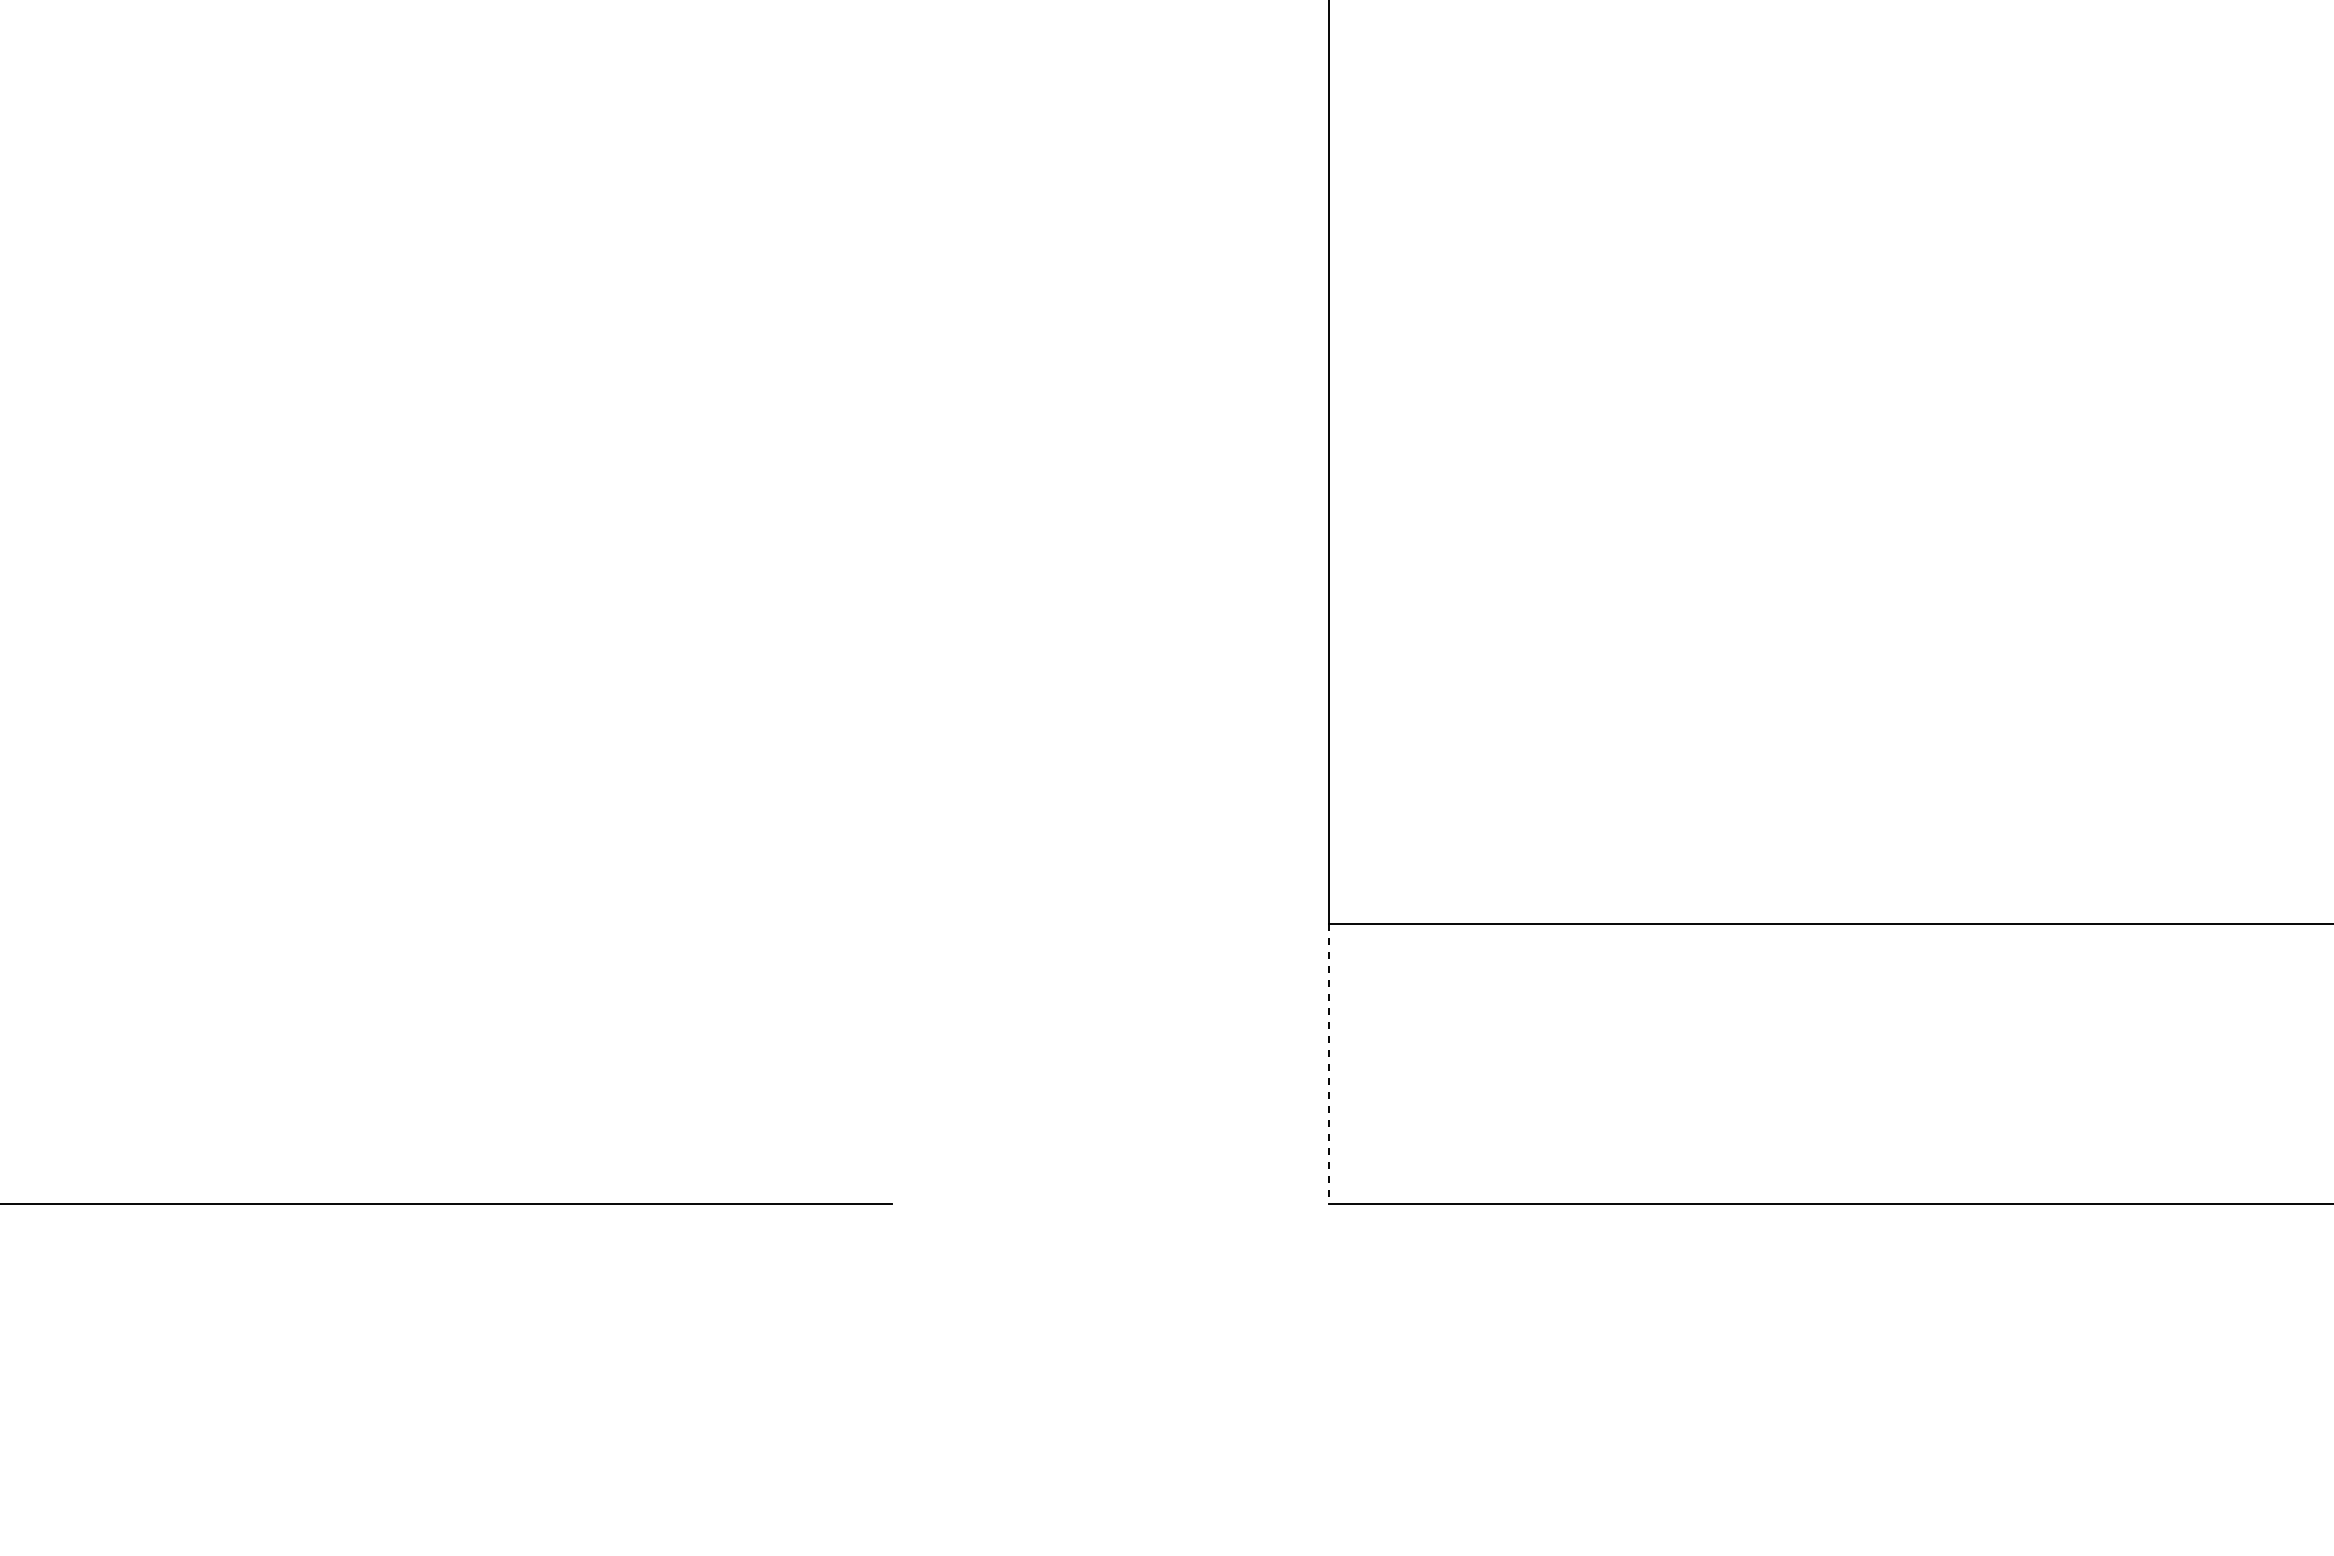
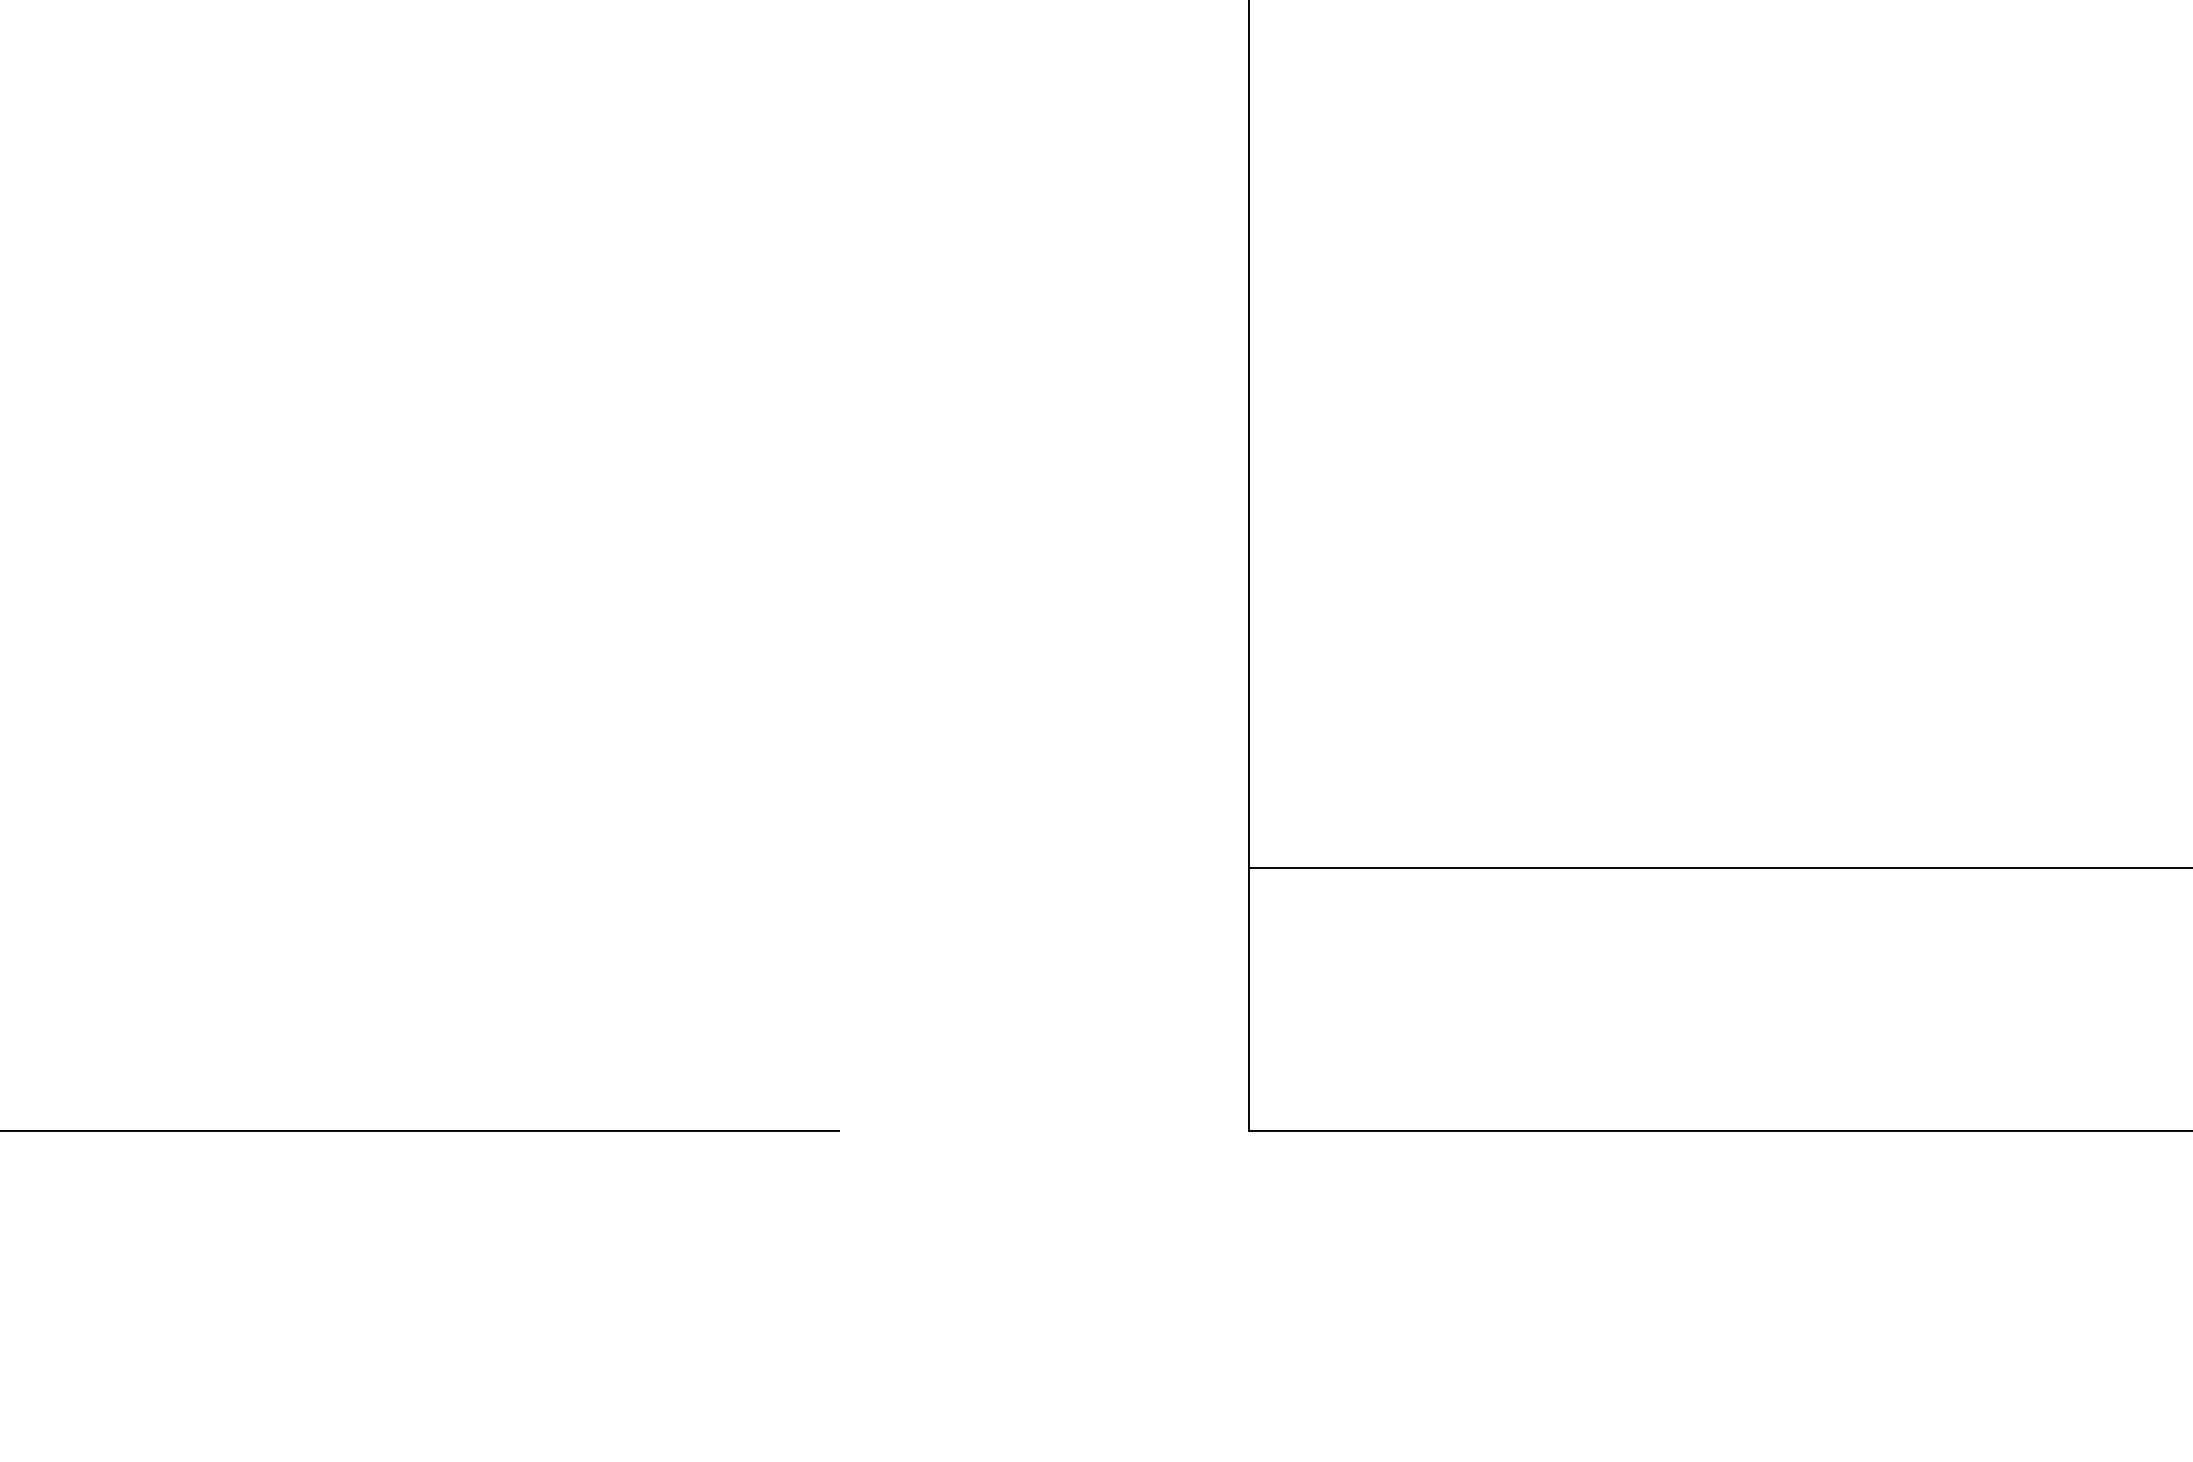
line: (1329, 1063) -> (1249, 999), dashed -> solid

